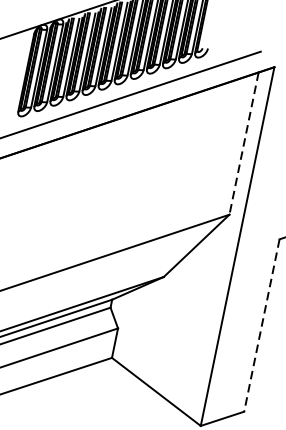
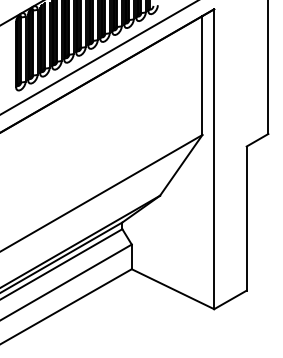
line: (243, 144) -> (202, 76), dashed -> solid
line: (261, 326) -> (246, 219), dashed -> solid

